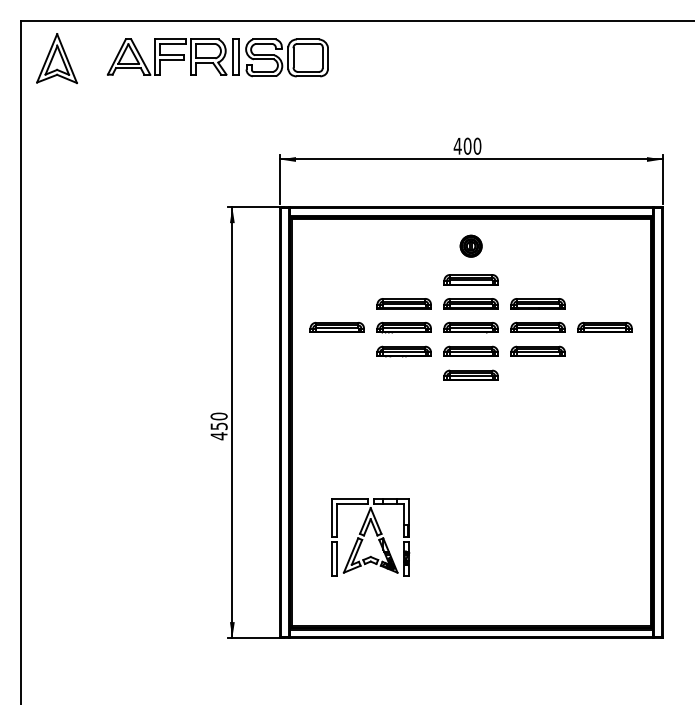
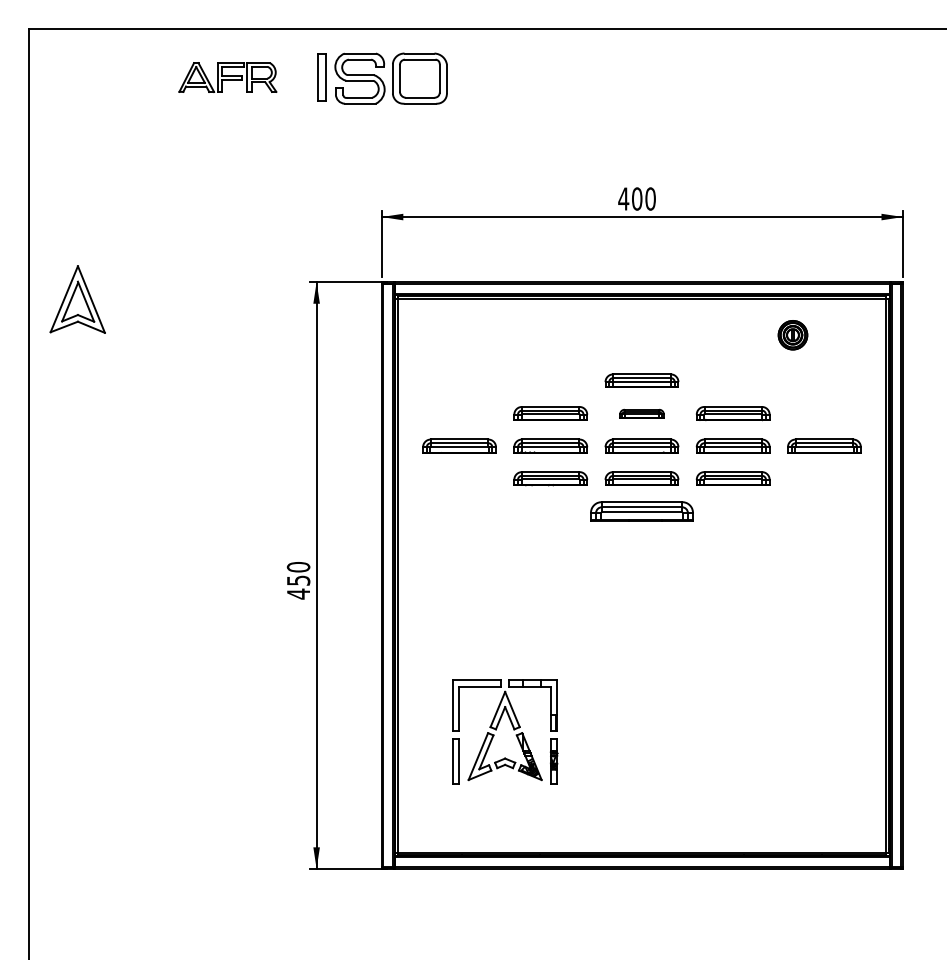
part: (166, 57) -> (227, 77), size x0.6
part: (56, 58) -> (77, 299), moved
part: (470, 246) -> (792, 335), moved
part: (470, 303) -> (641, 413), size x0.6
part: (470, 374) -> (641, 510), size x1.4

